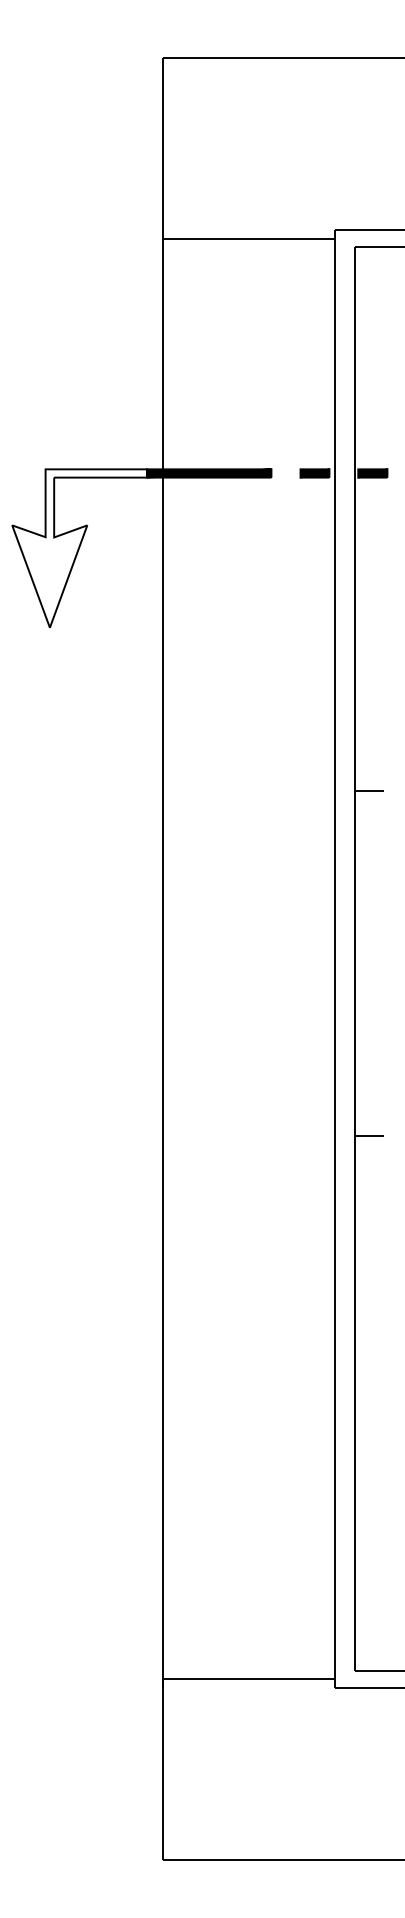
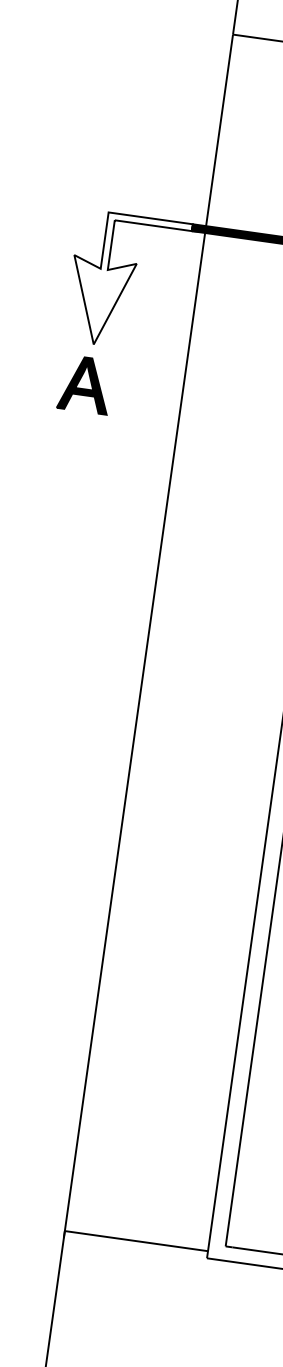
part: (46, 676) -> (85, 384), added

